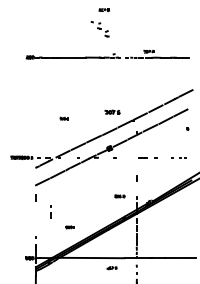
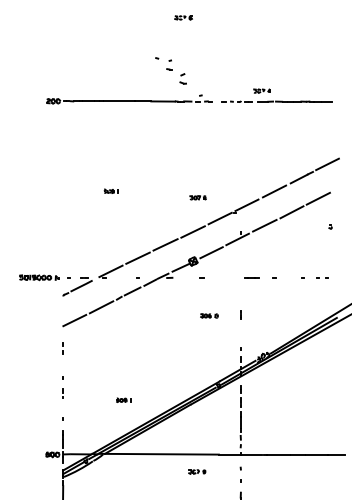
part: (99, 29) -> (169, 71), moved
part: (112, 112) -> (198, 198), size x0.62
part: (63, 118) -> (109, 191), moved
part: (119, 196) -> (208, 316), moved
line: (50, 212) -> (62, 388), moved

